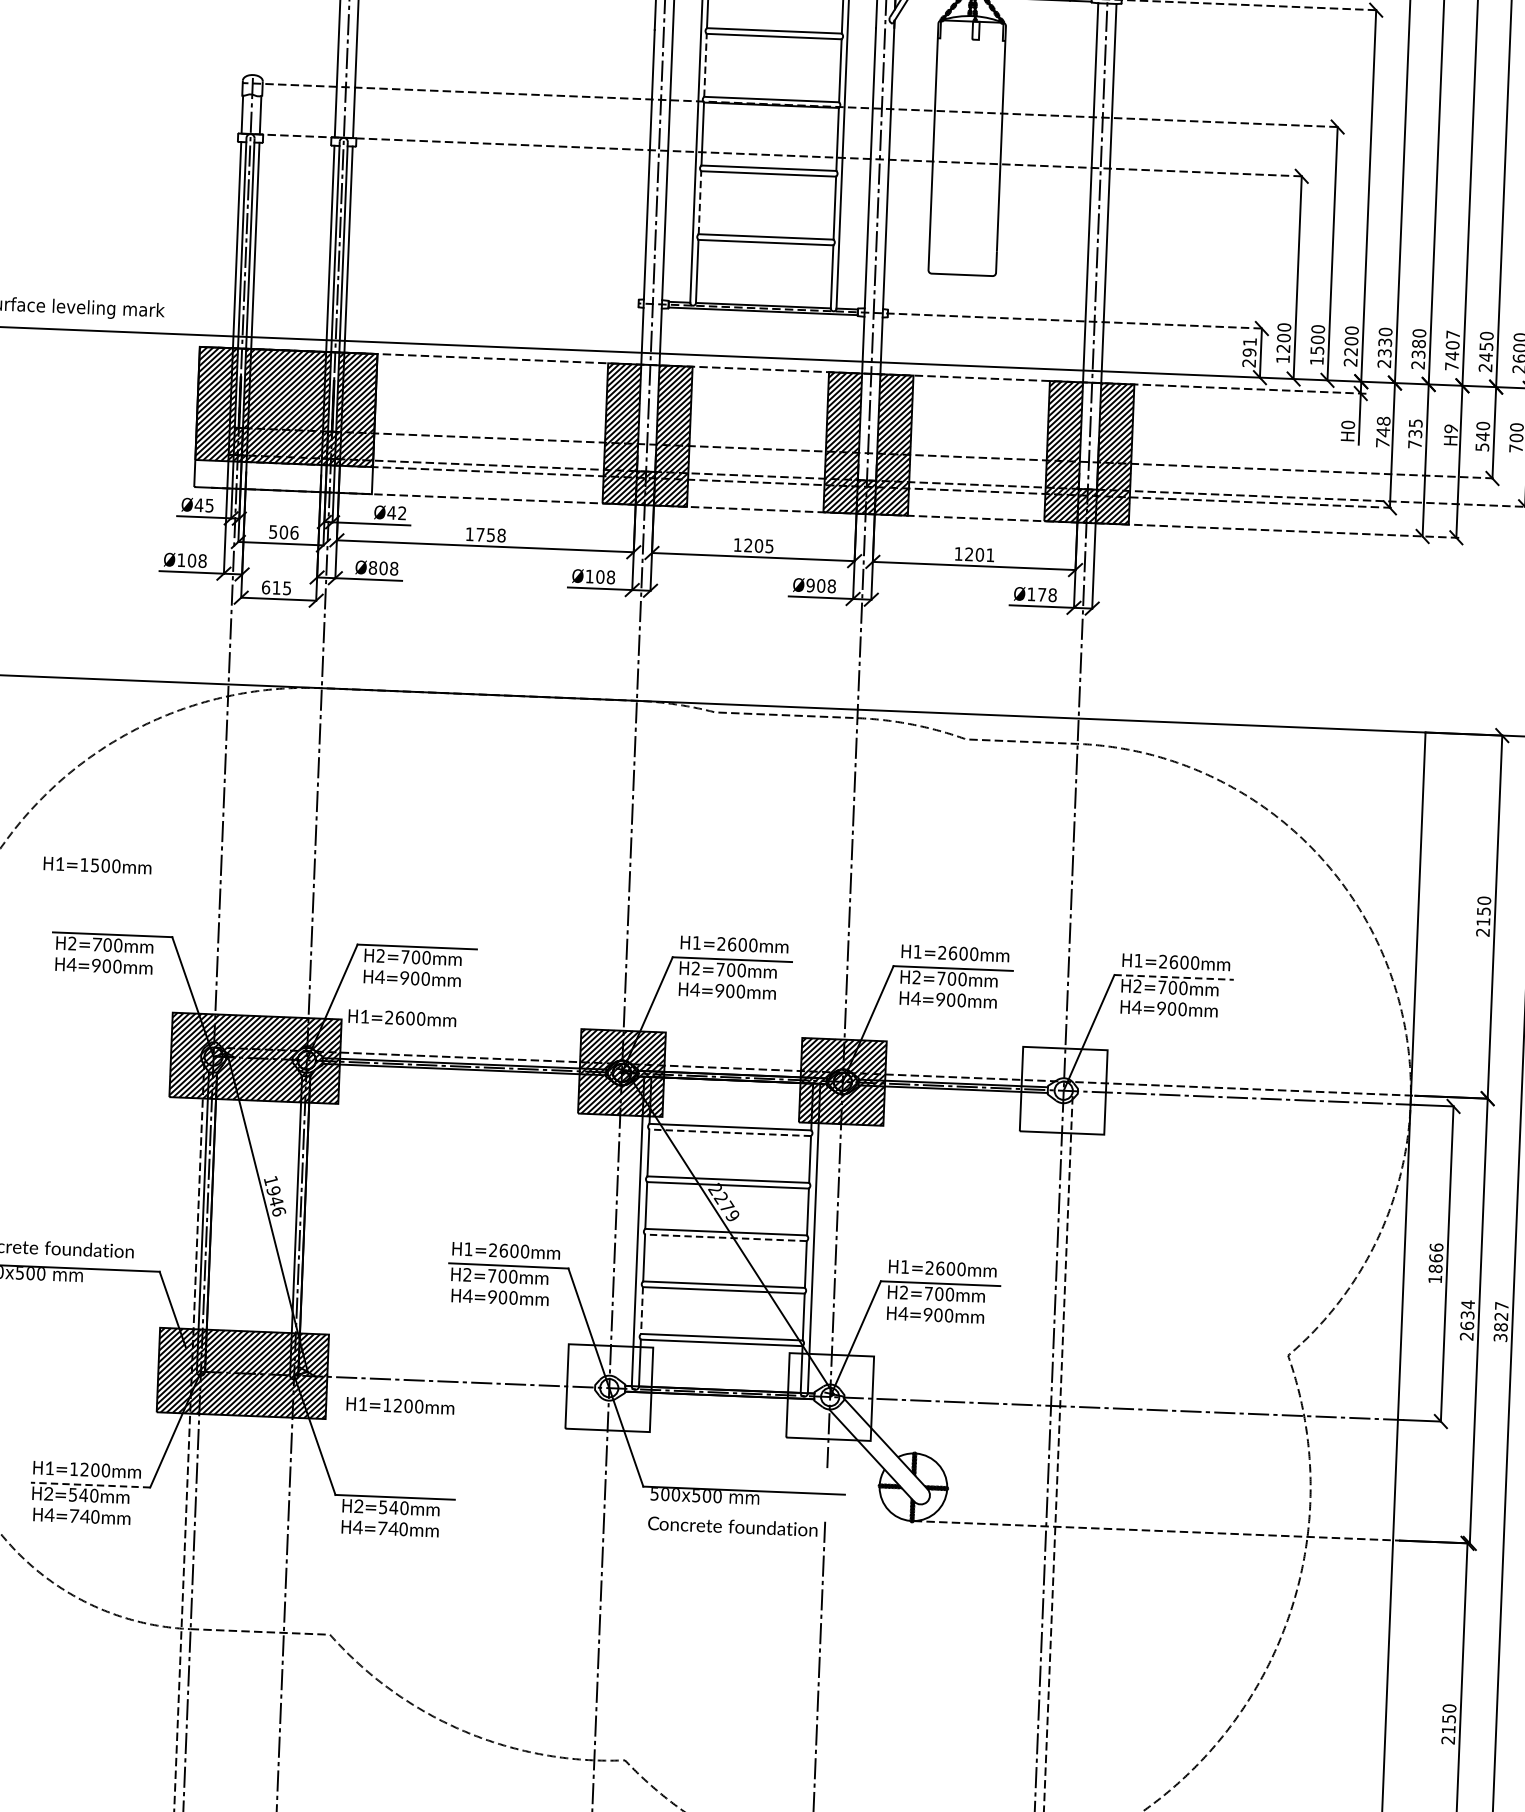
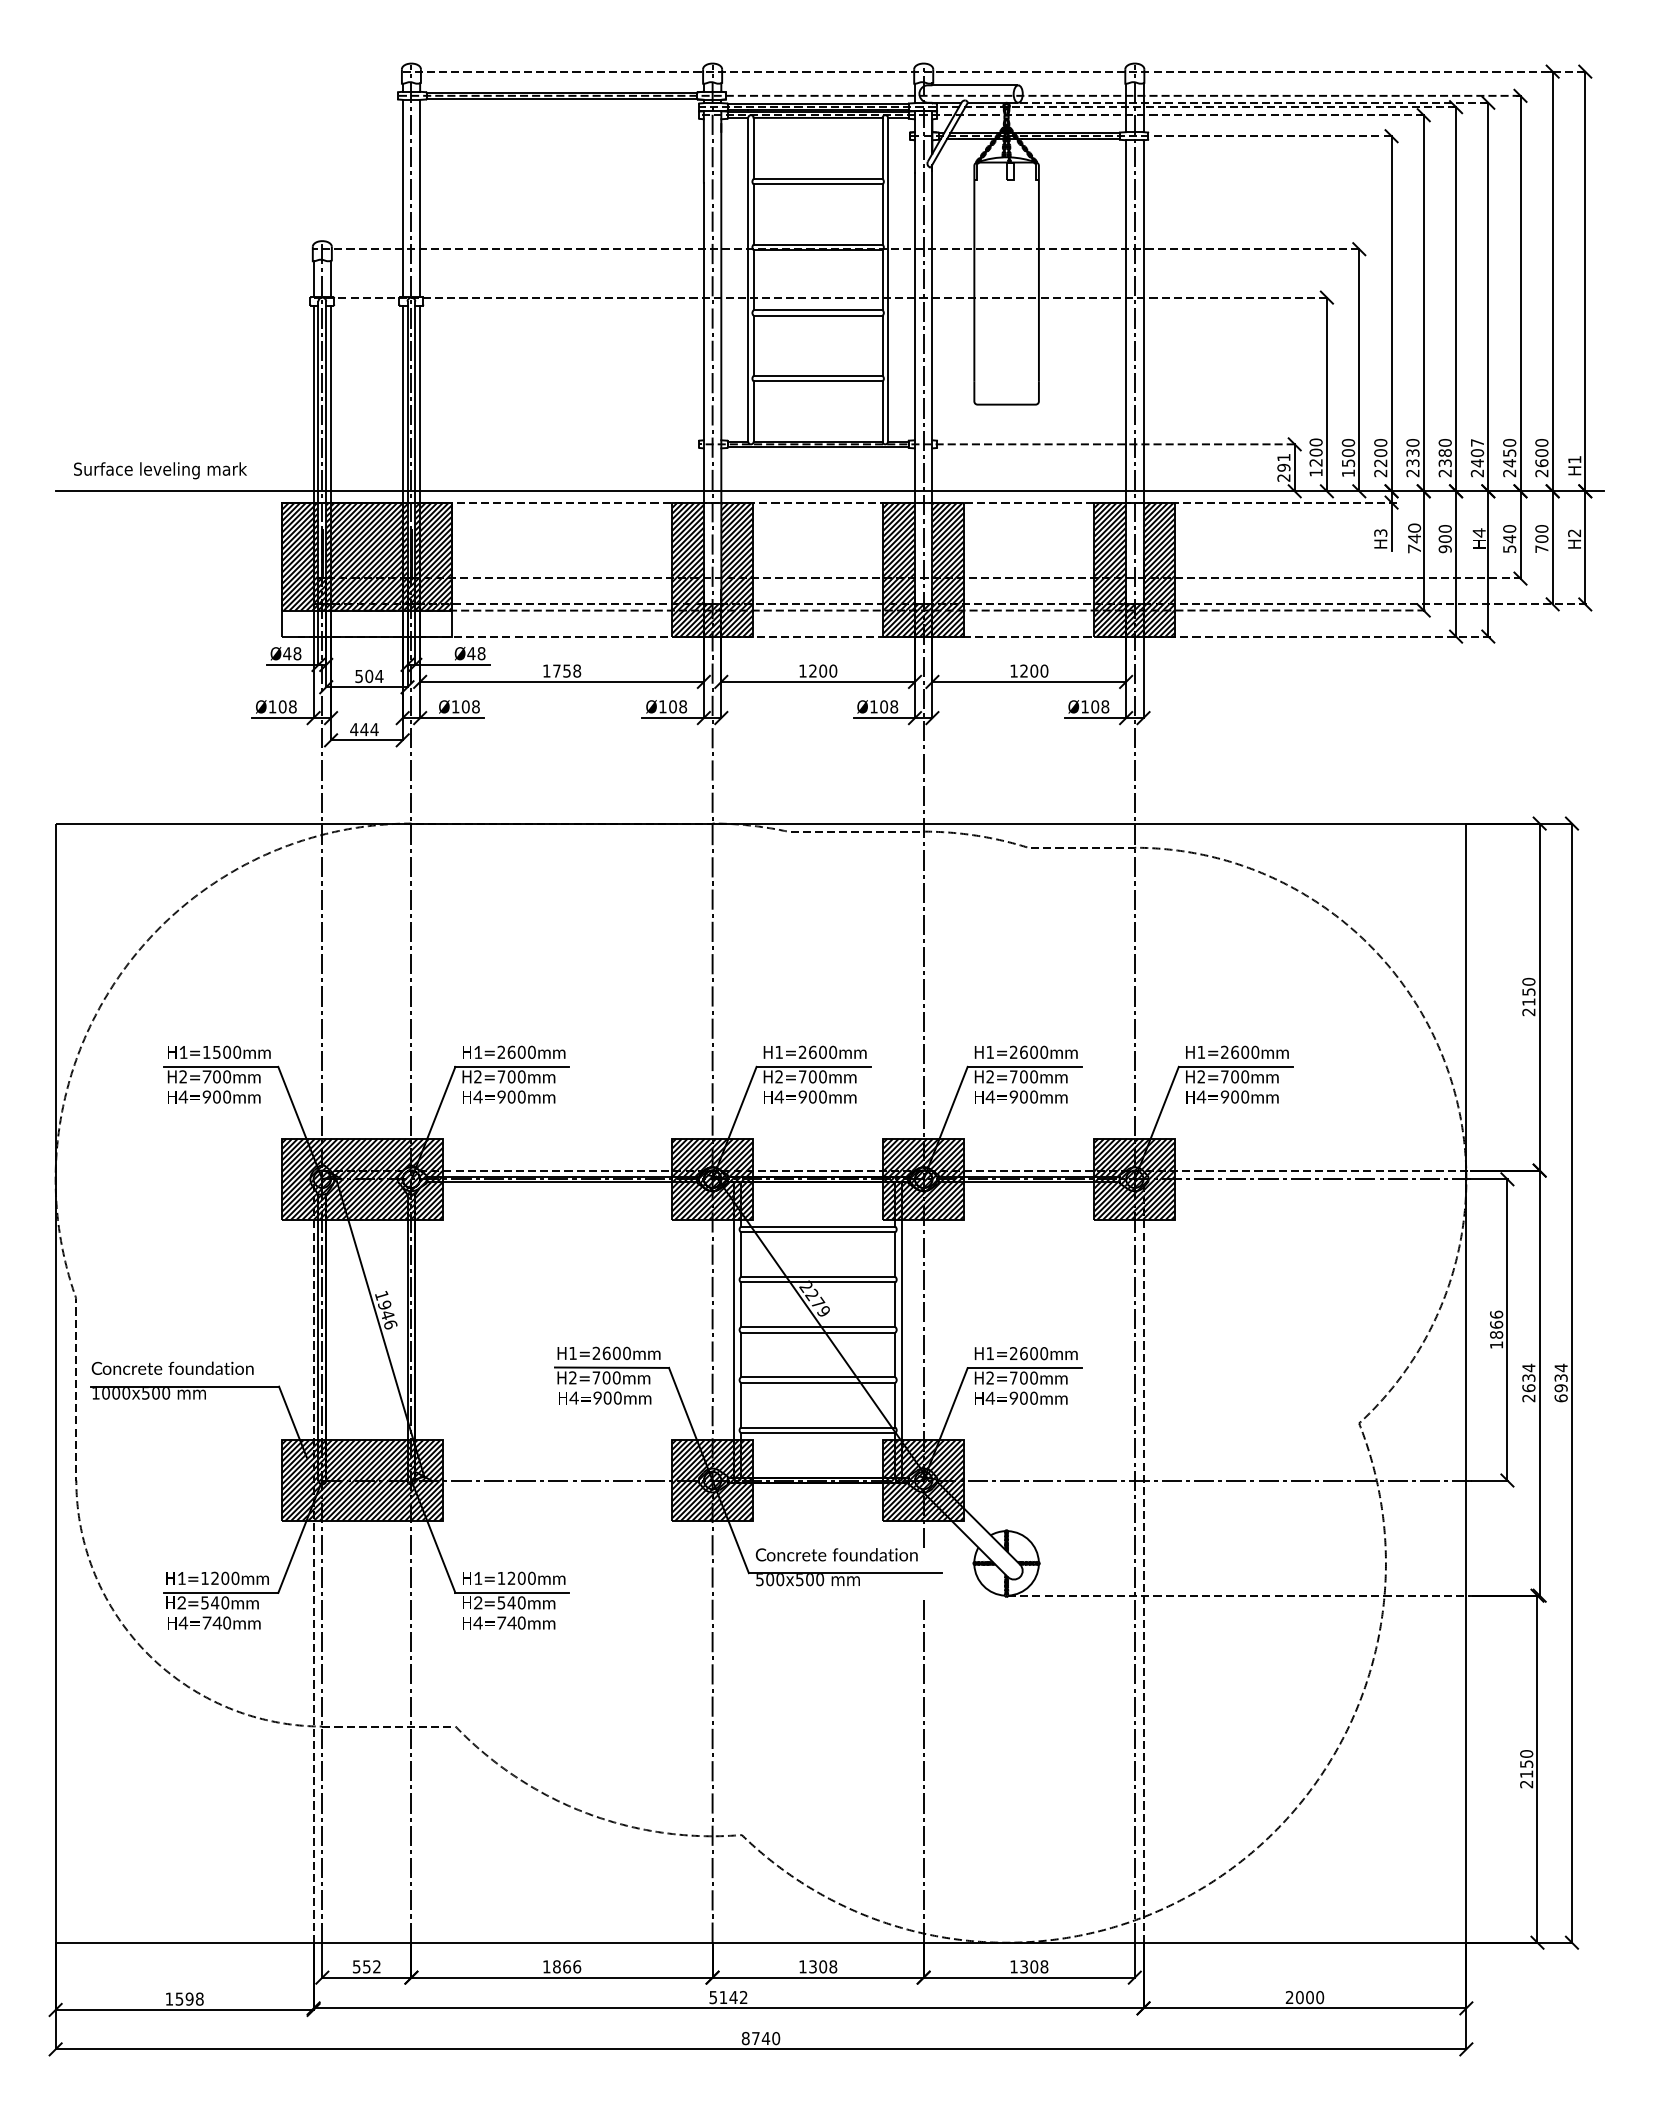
line: (705, 65) -> (753, 214), dashed -> solid
line: (699, 202) -> (753, 345), dashed -> solid
text: (1450, 366) -> (1476, 473), 7407 -> 2407
text: (1383, 420) -> (1414, 527), 748 -> 740
text: (1347, 424) -> (1380, 532), H0 -> H3
text: (1450, 428) -> (1478, 532), 9 -> 4
text: (1414, 434) -> (1444, 539), 735 -> 900
text: (209, 505) -> (297, 653), Ø45 -> Ø48
text: (402, 513) -> (481, 653), Ø42 -> Ø48
text: (294, 532) -> (379, 676), 506 -> 504
text: (769, 545) -> (833, 670), 1205 -> 1200
text: (990, 554) -> (1044, 670), 1201 -> 1200
text: (372, 567) -> (455, 706), Ø808 -> Ø108
text: (810, 585) -> (873, 706), Ø908 -> Ø108
text: (276, 587) -> (364, 729), 615 -> 444
text: (1042, 594) -> (1095, 706), Ø178 -> Ø108
text: (97, 864) -> (219, 1051), moved
line: (1174, 977) -> (1236, 1066), dashed -> solid
text: (402, 1017) -> (514, 1051), moved
hatch: (1063, 1089) -> (1134, 1178), added
line: (729, 1133) -> (817, 1232), dashed -> solid
line: (725, 1237) -> (817, 1332), dashed -> solid
line: (641, 1310) -> (740, 1405), dashed -> solid
text: (1500, 1321) -> (1560, 1382), 3827 -> 6934
hatch: (609, 1388) -> (712, 1480), added
hatch: (829, 1397) -> (923, 1480), added
text: (401, 1404) -> (514, 1577), moved
line: (89, 1484) -> (220, 1592), dashed -> solid
text: (732, 1526) -> (836, 1554), moved

